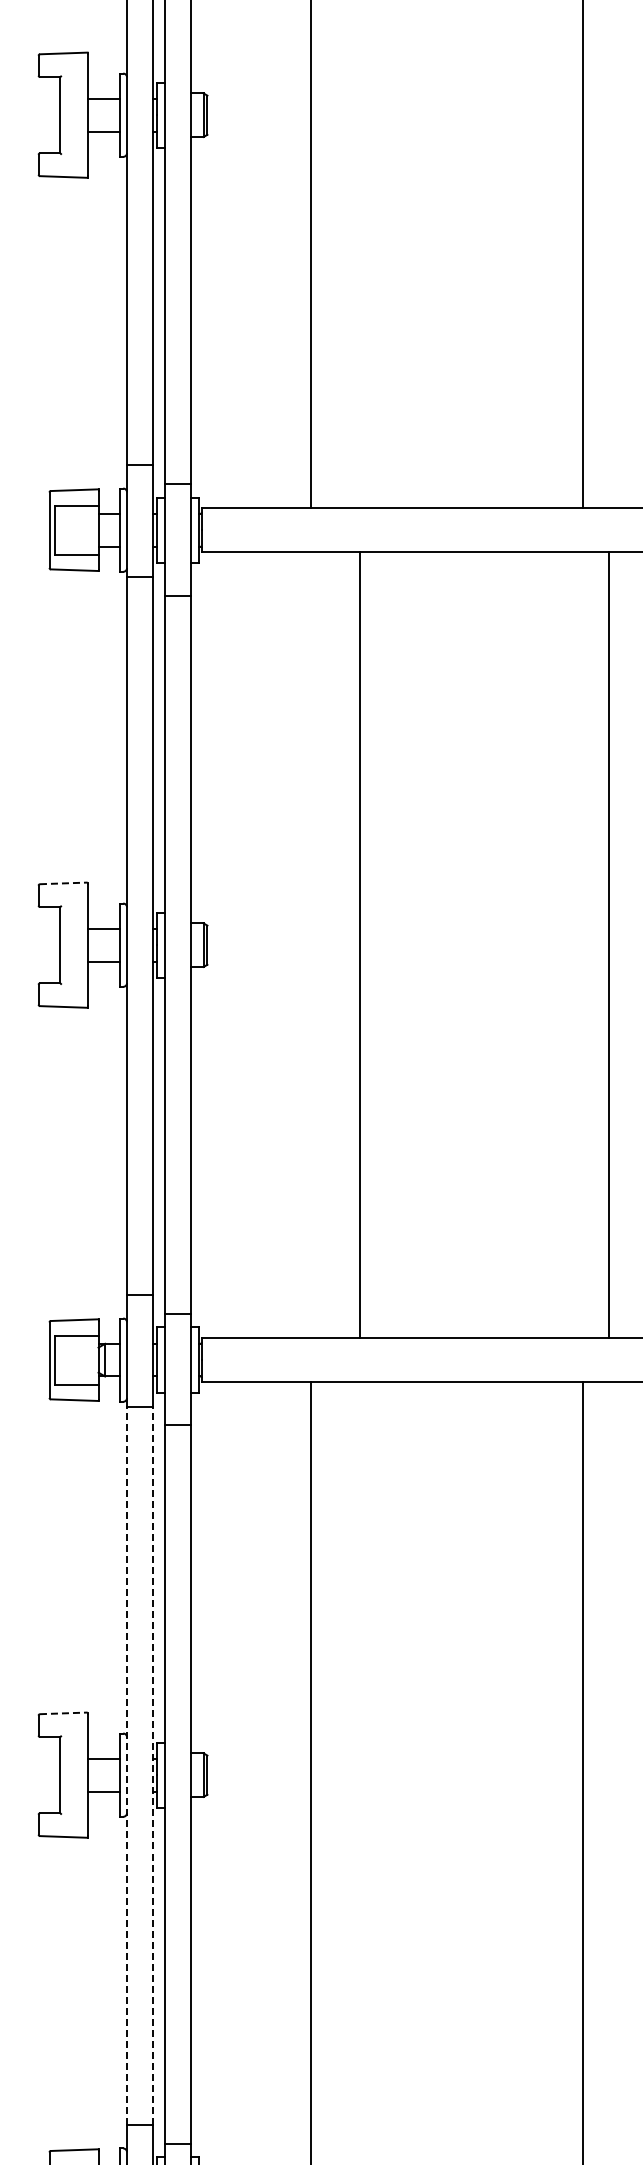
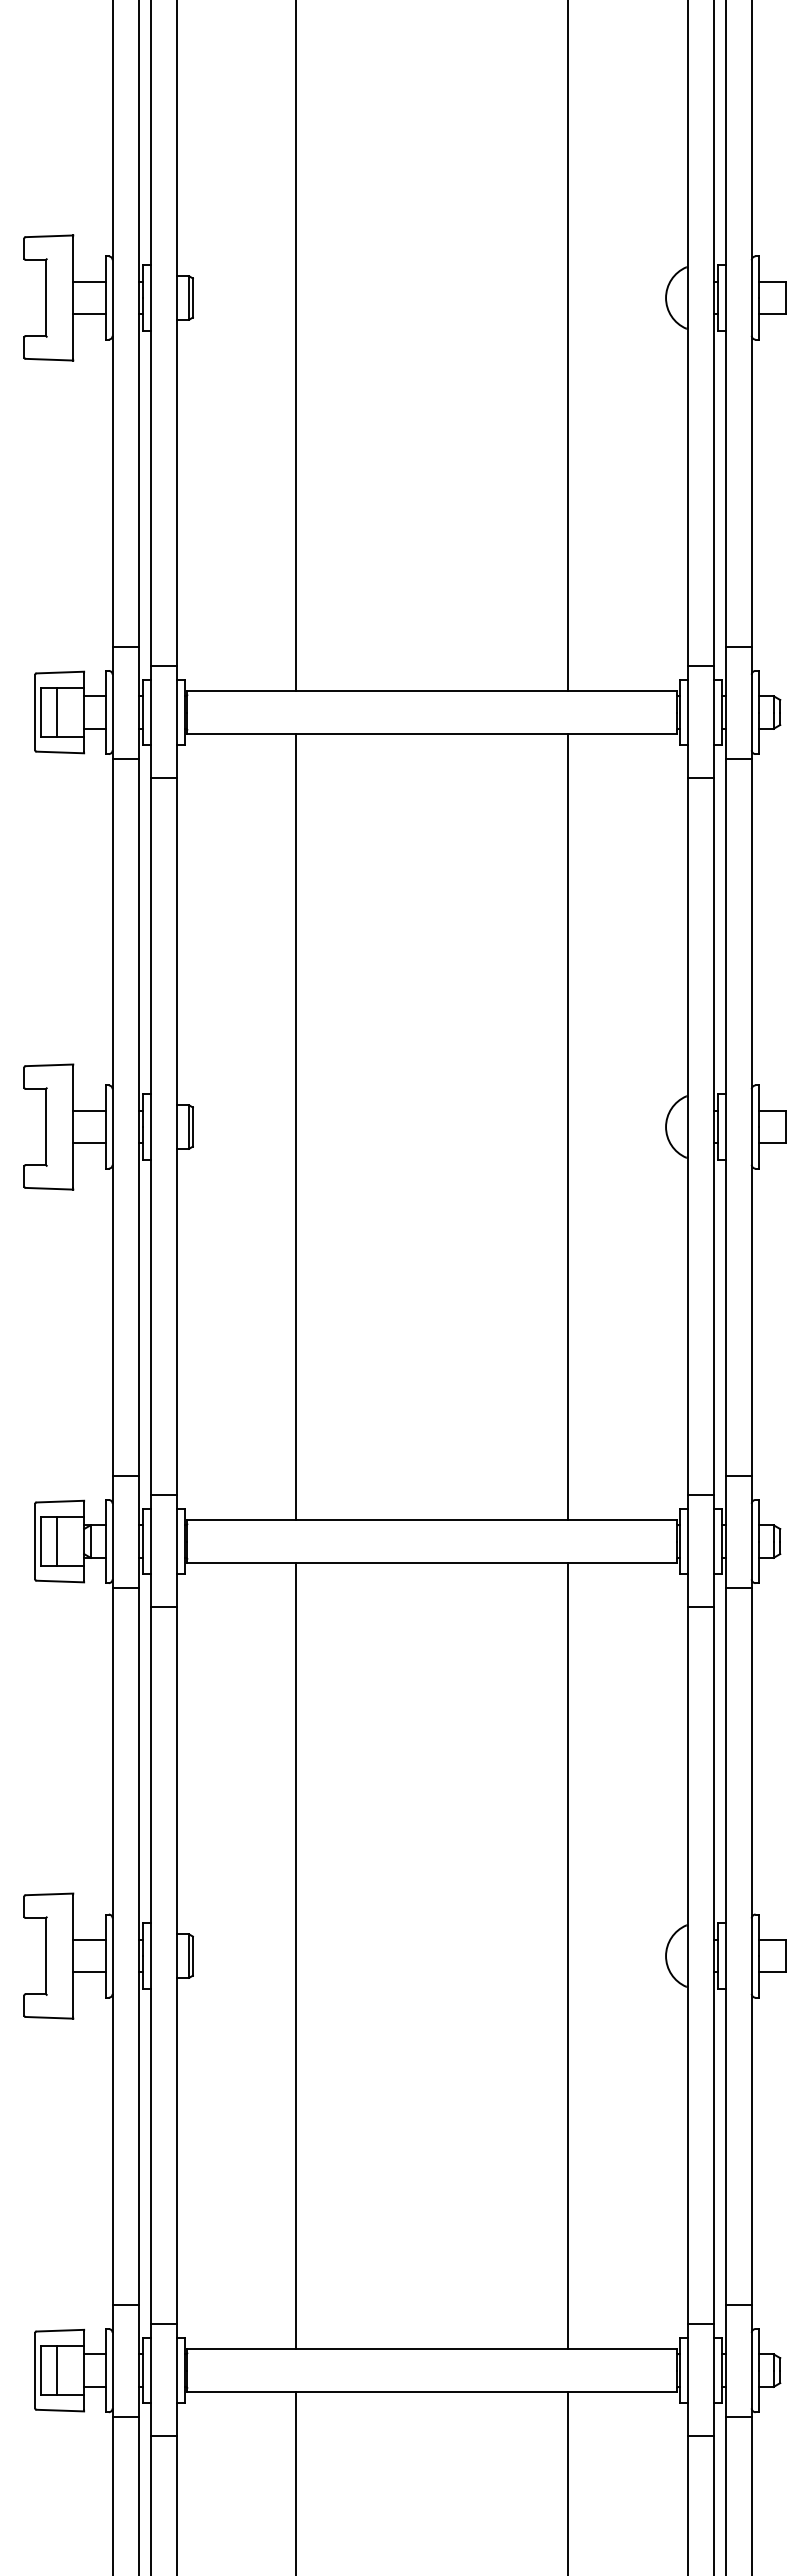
line: (70, 530) -> (56, 712), added
line: (63, 883) -> (49, 1065), dashed -> solid
line: (360, 944) -> (296, 1126), moved
line: (609, 944) -> (568, 1126), moved
line: (70, 1360) -> (56, 1541), added
line: (63, 1713) -> (49, 1894), dashed -> solid
line: (126, 1765) -> (112, 1946), dashed -> solid
line: (152, 1765) -> (138, 1946), dashed -> solid

